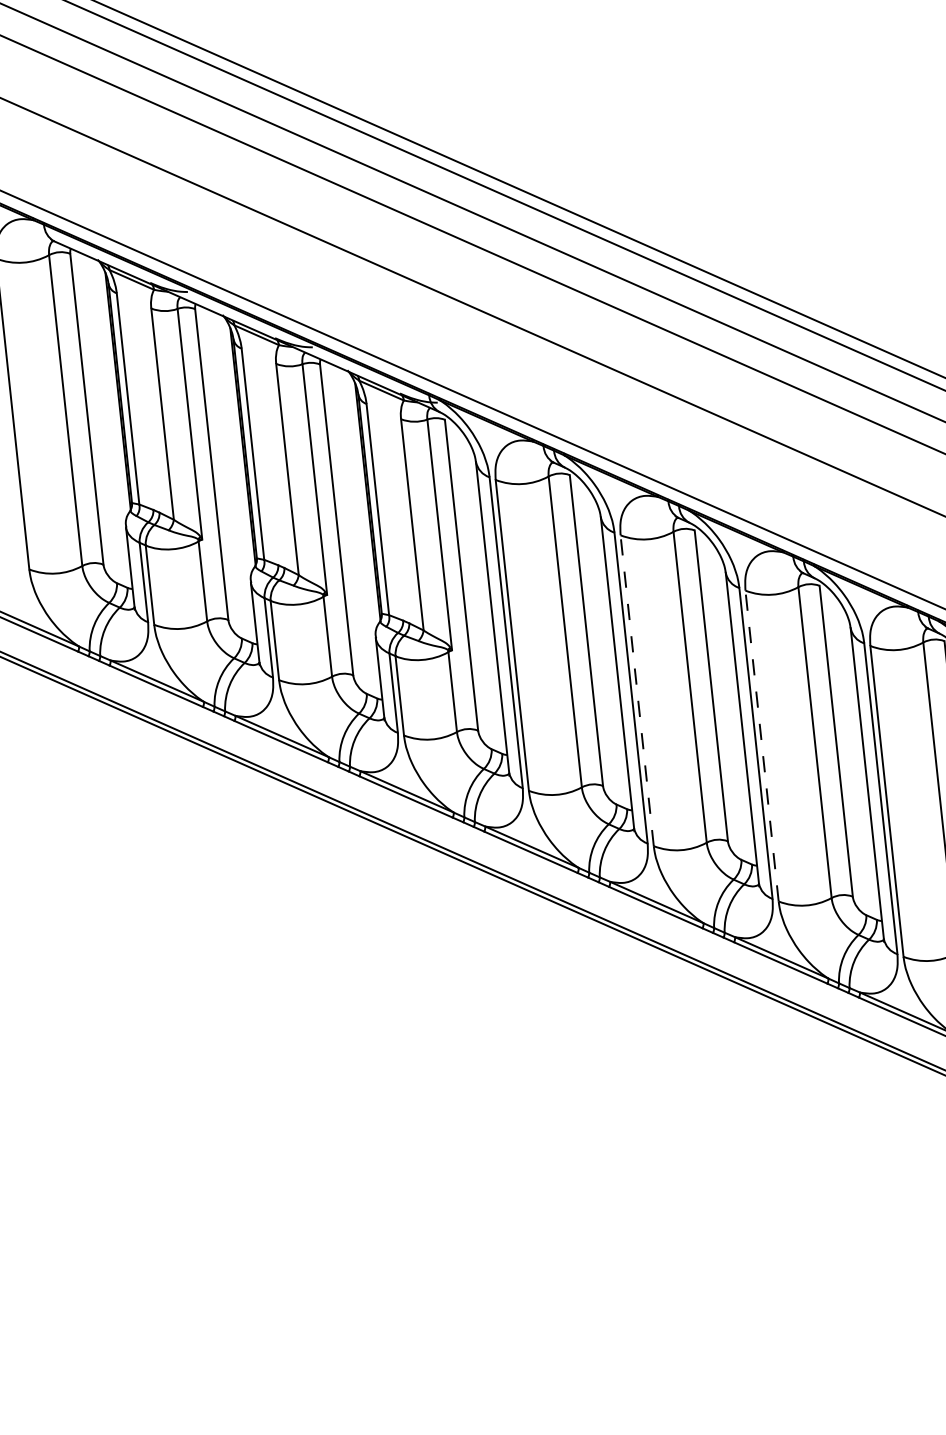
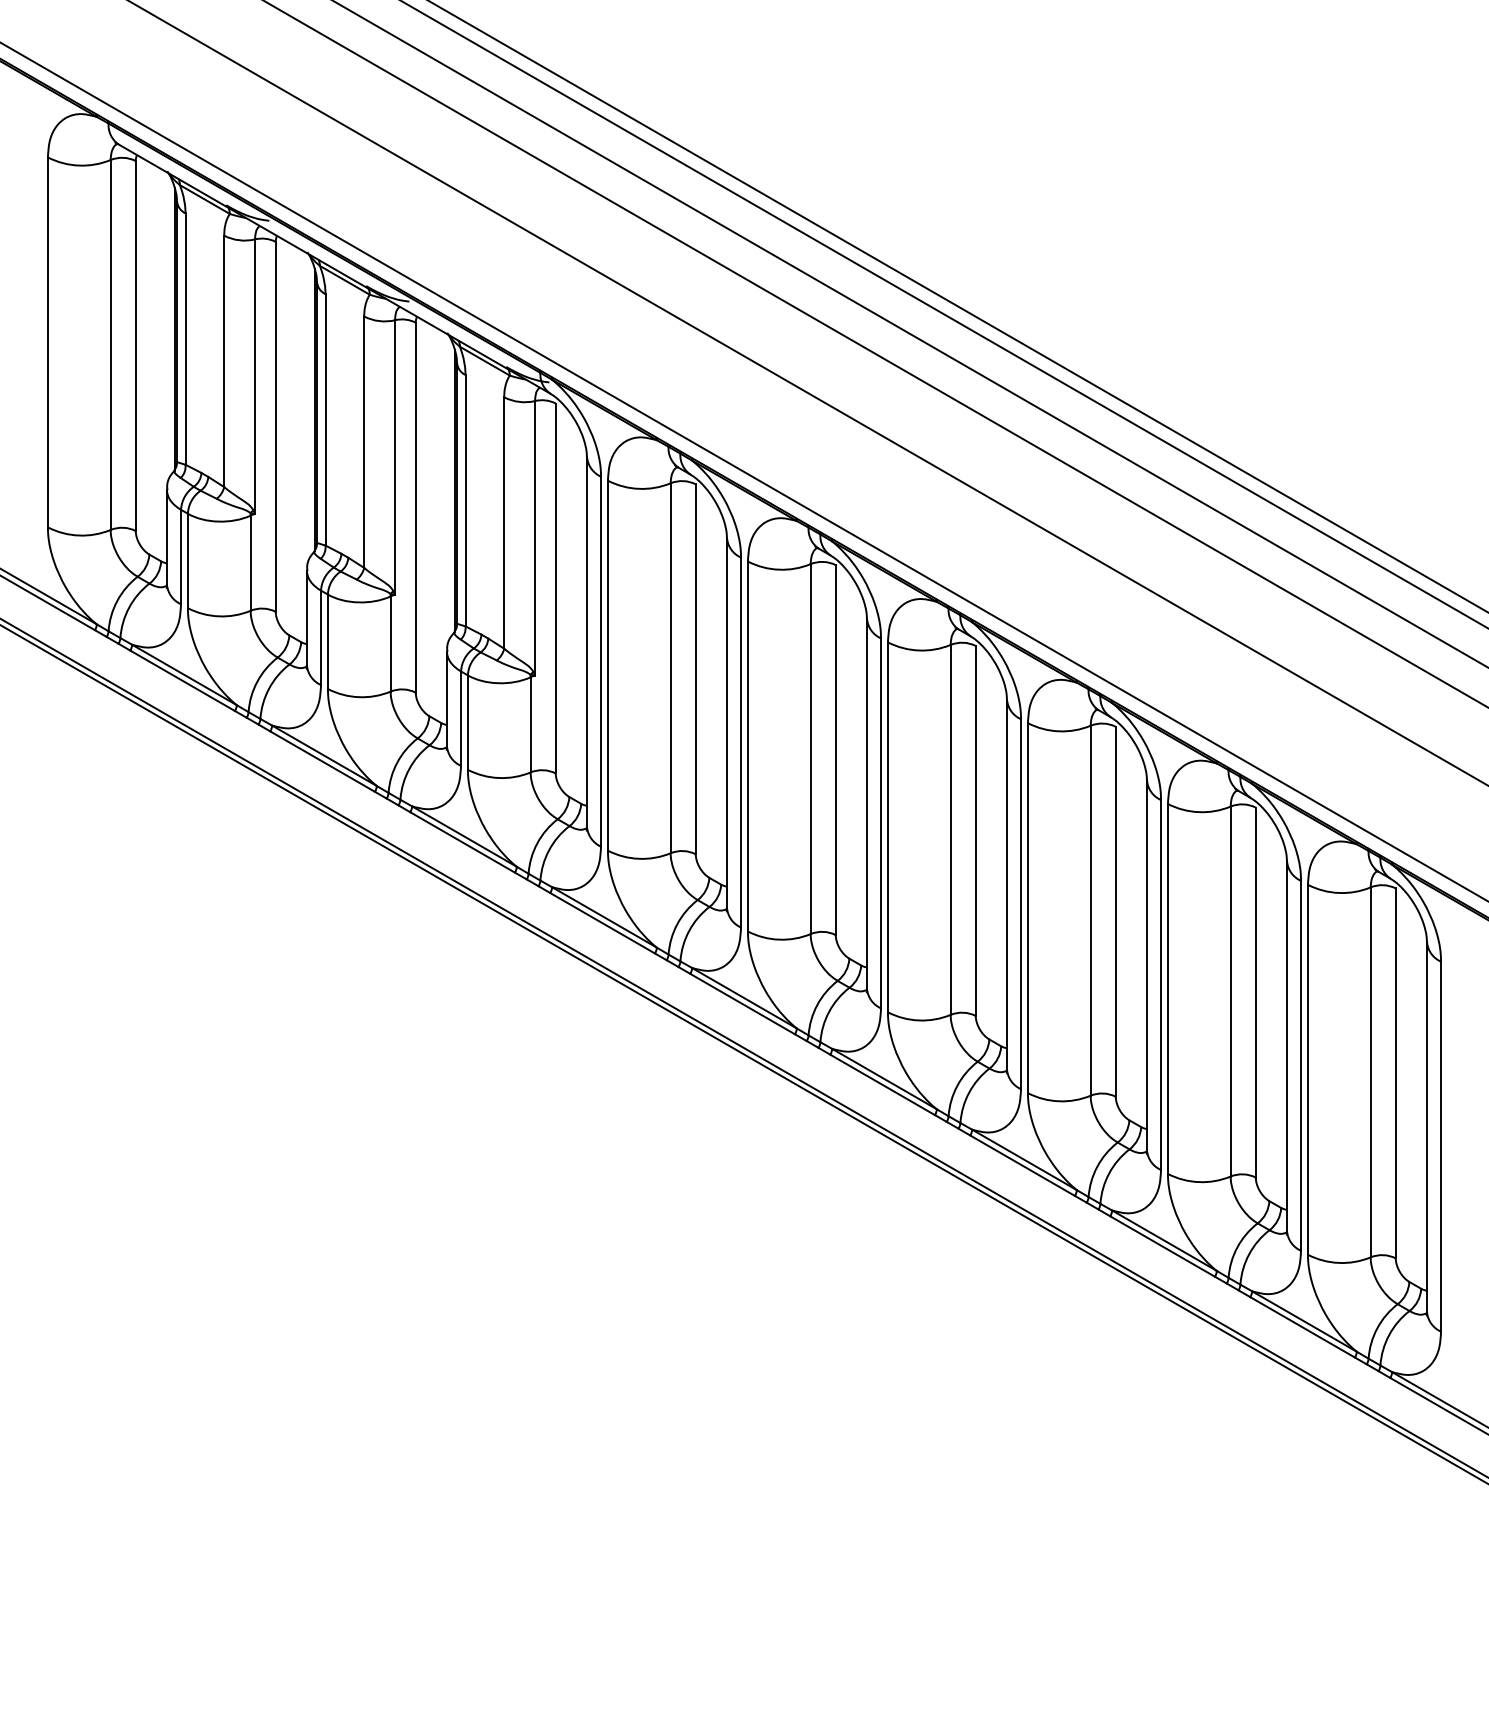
line: (636, 690) -> (747, 746), dashed -> solid
line: (761, 746) -> (887, 827), dashed -> solid

